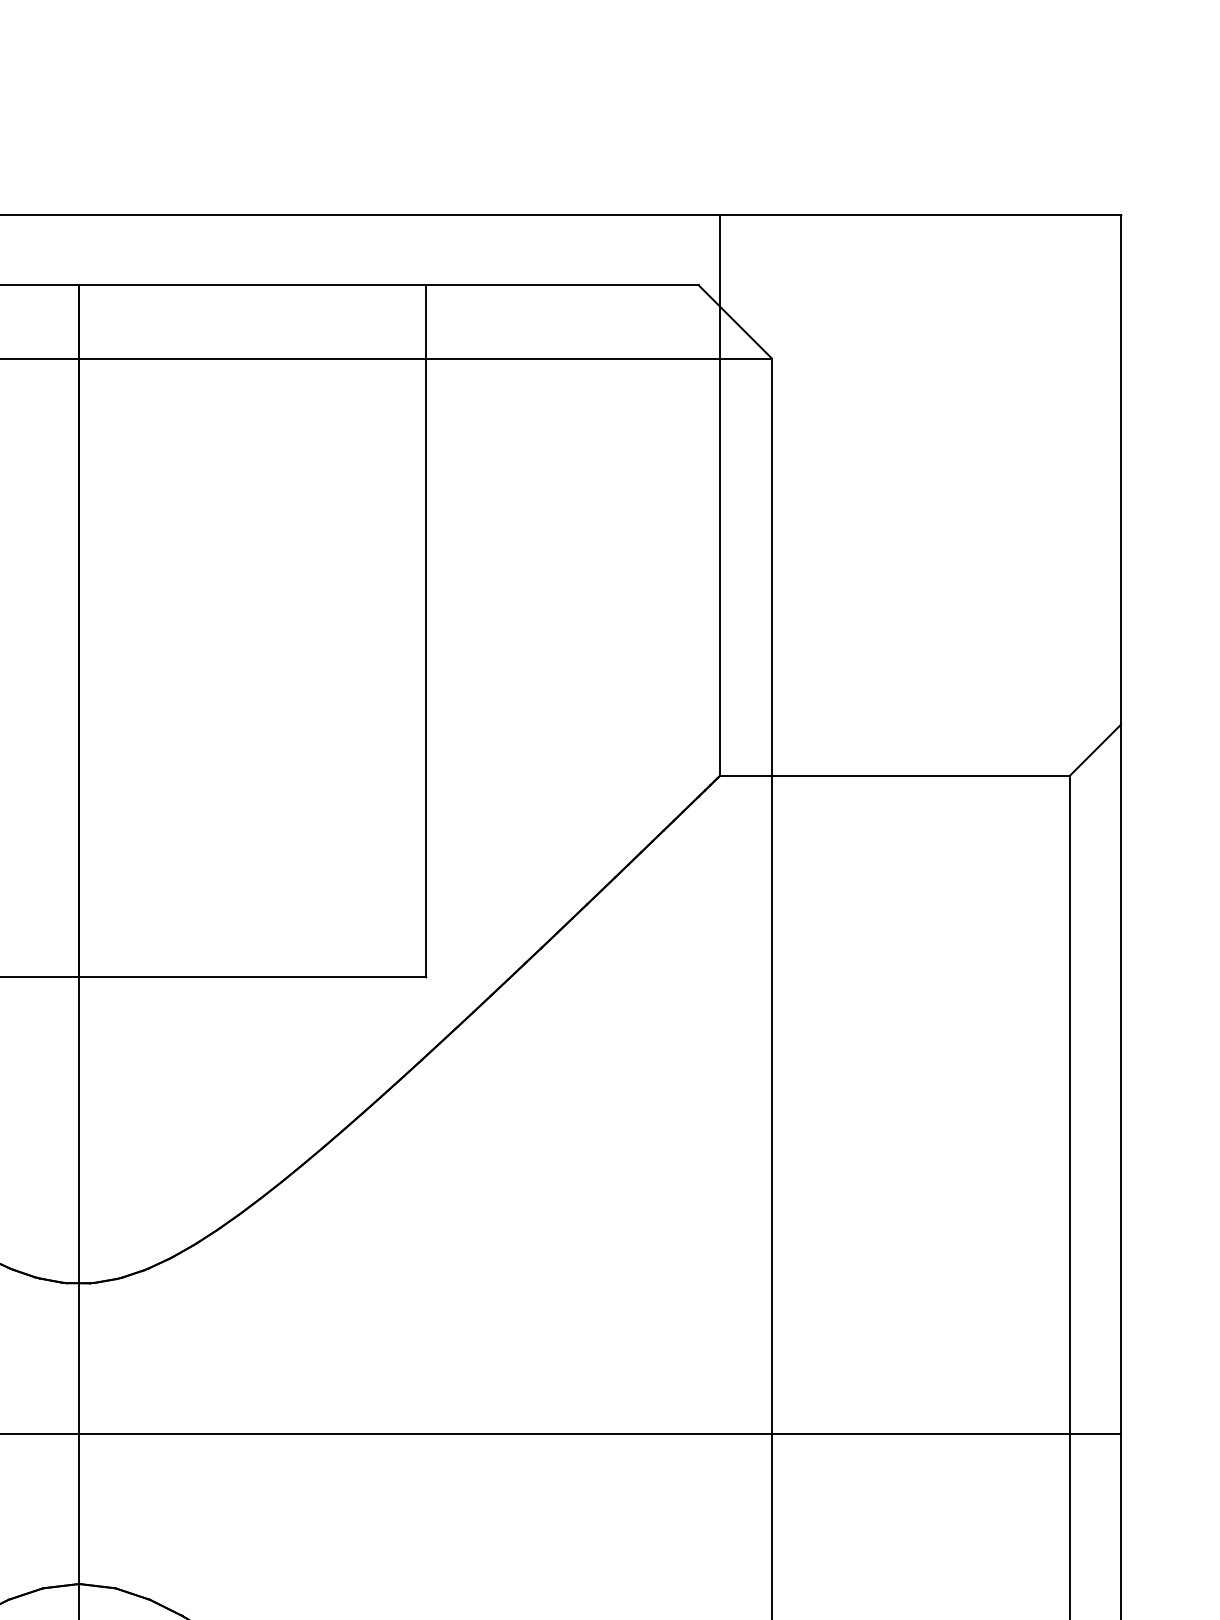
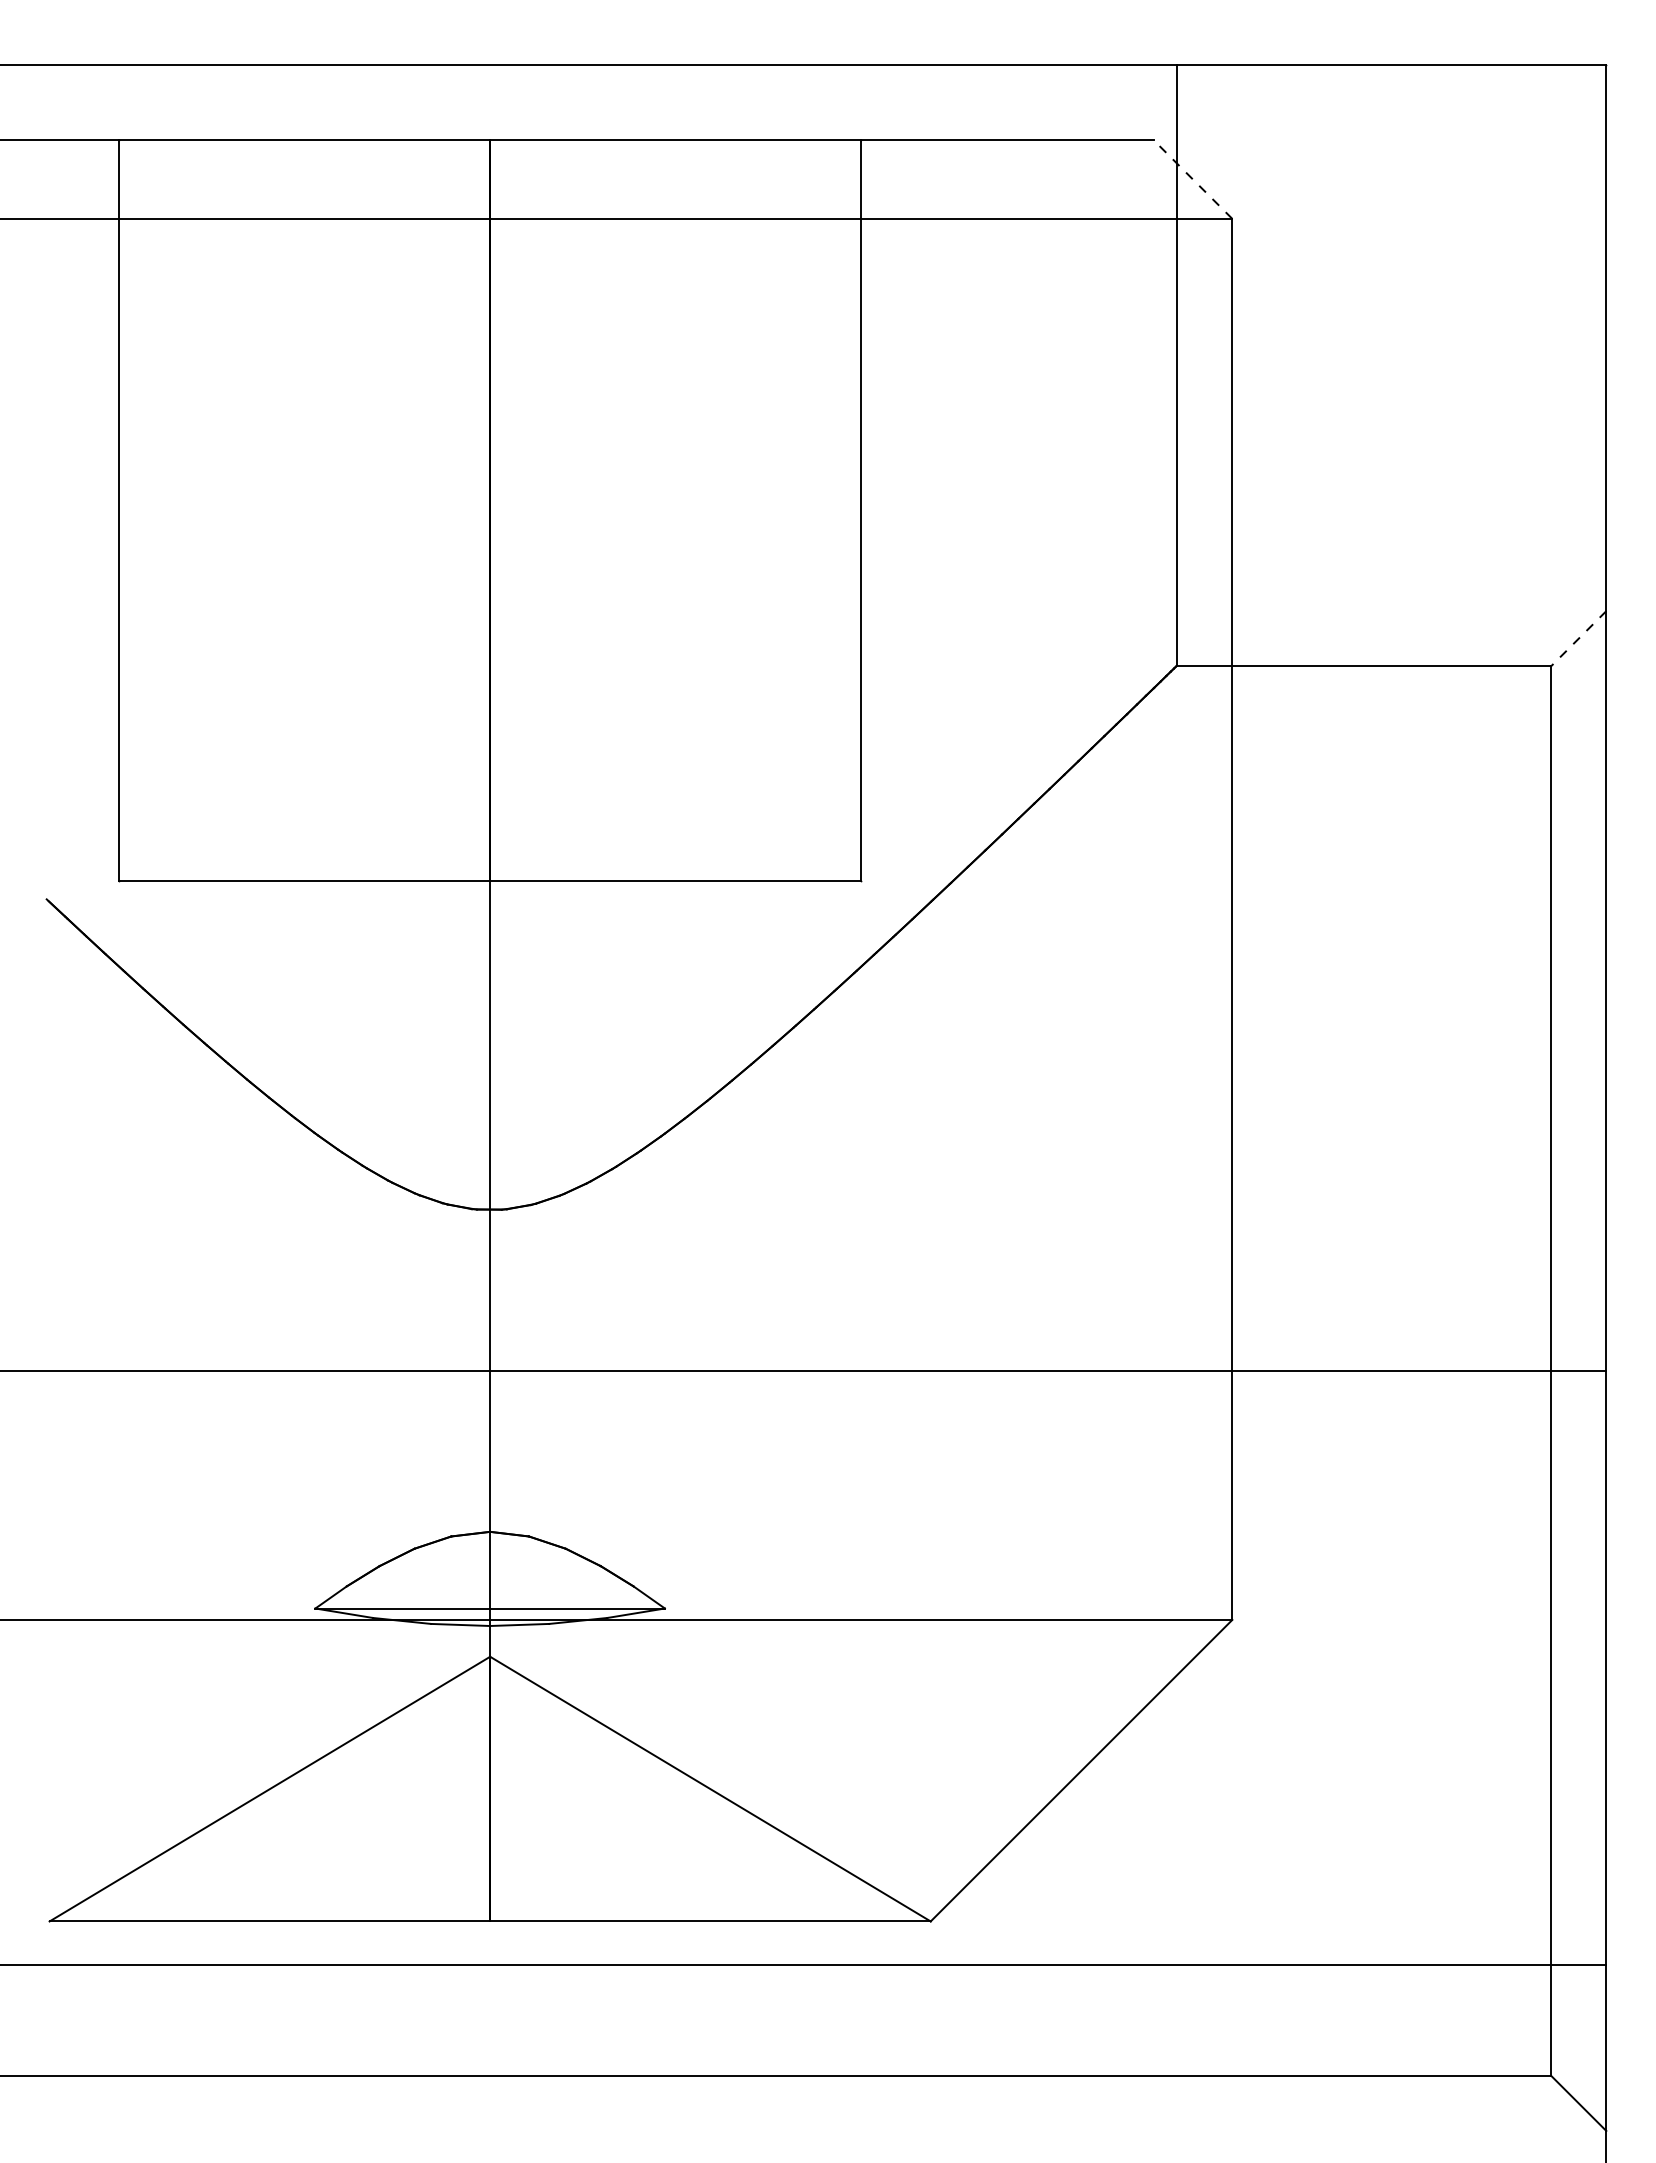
line: (735, 321) -> (1193, 179), solid -> dashed
line: (1095, 750) -> (1578, 638), solid -> dashed

